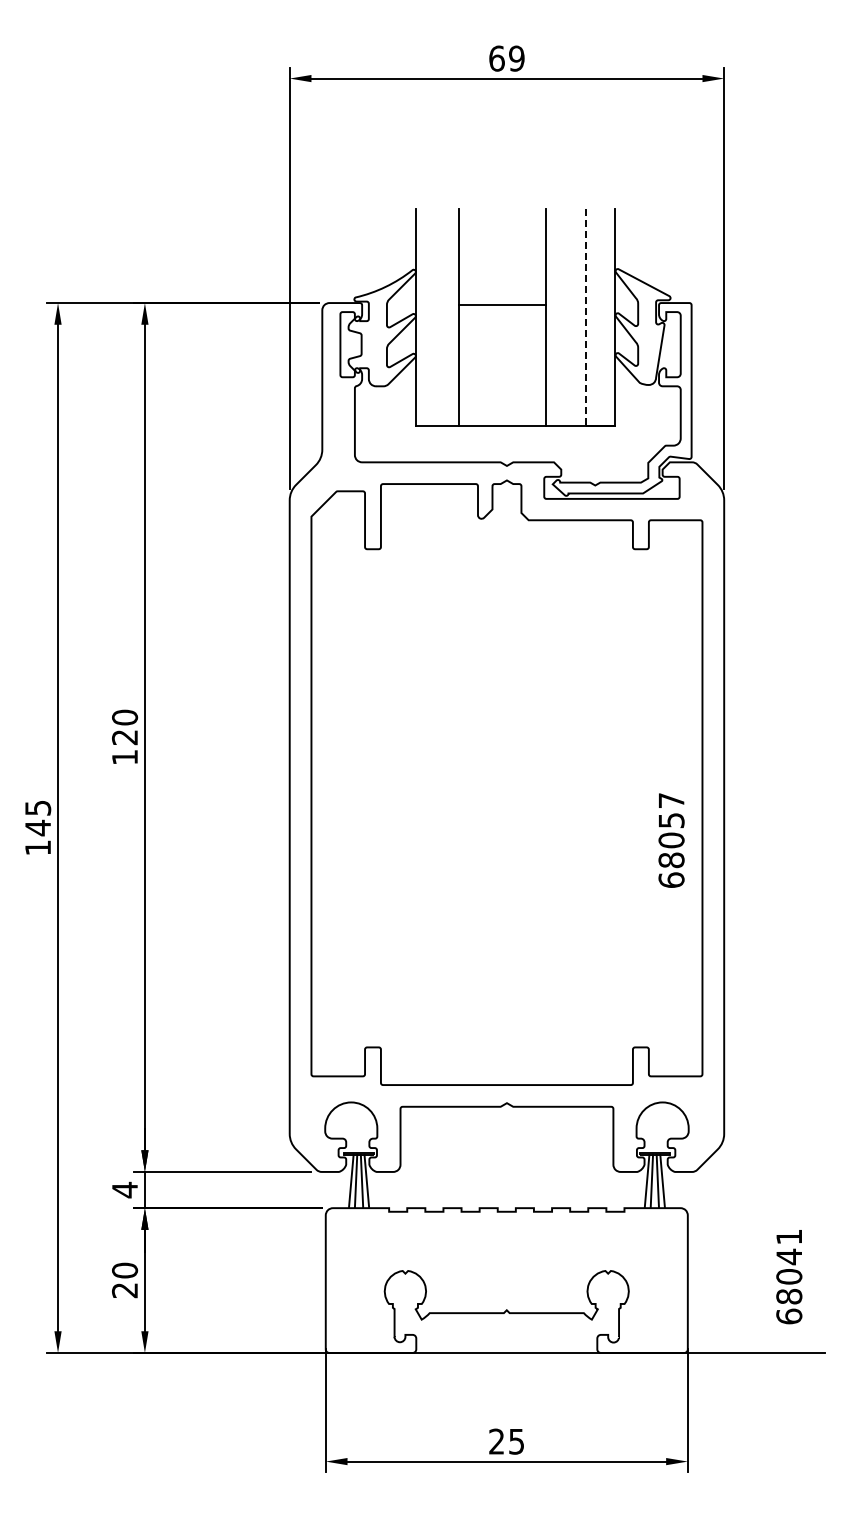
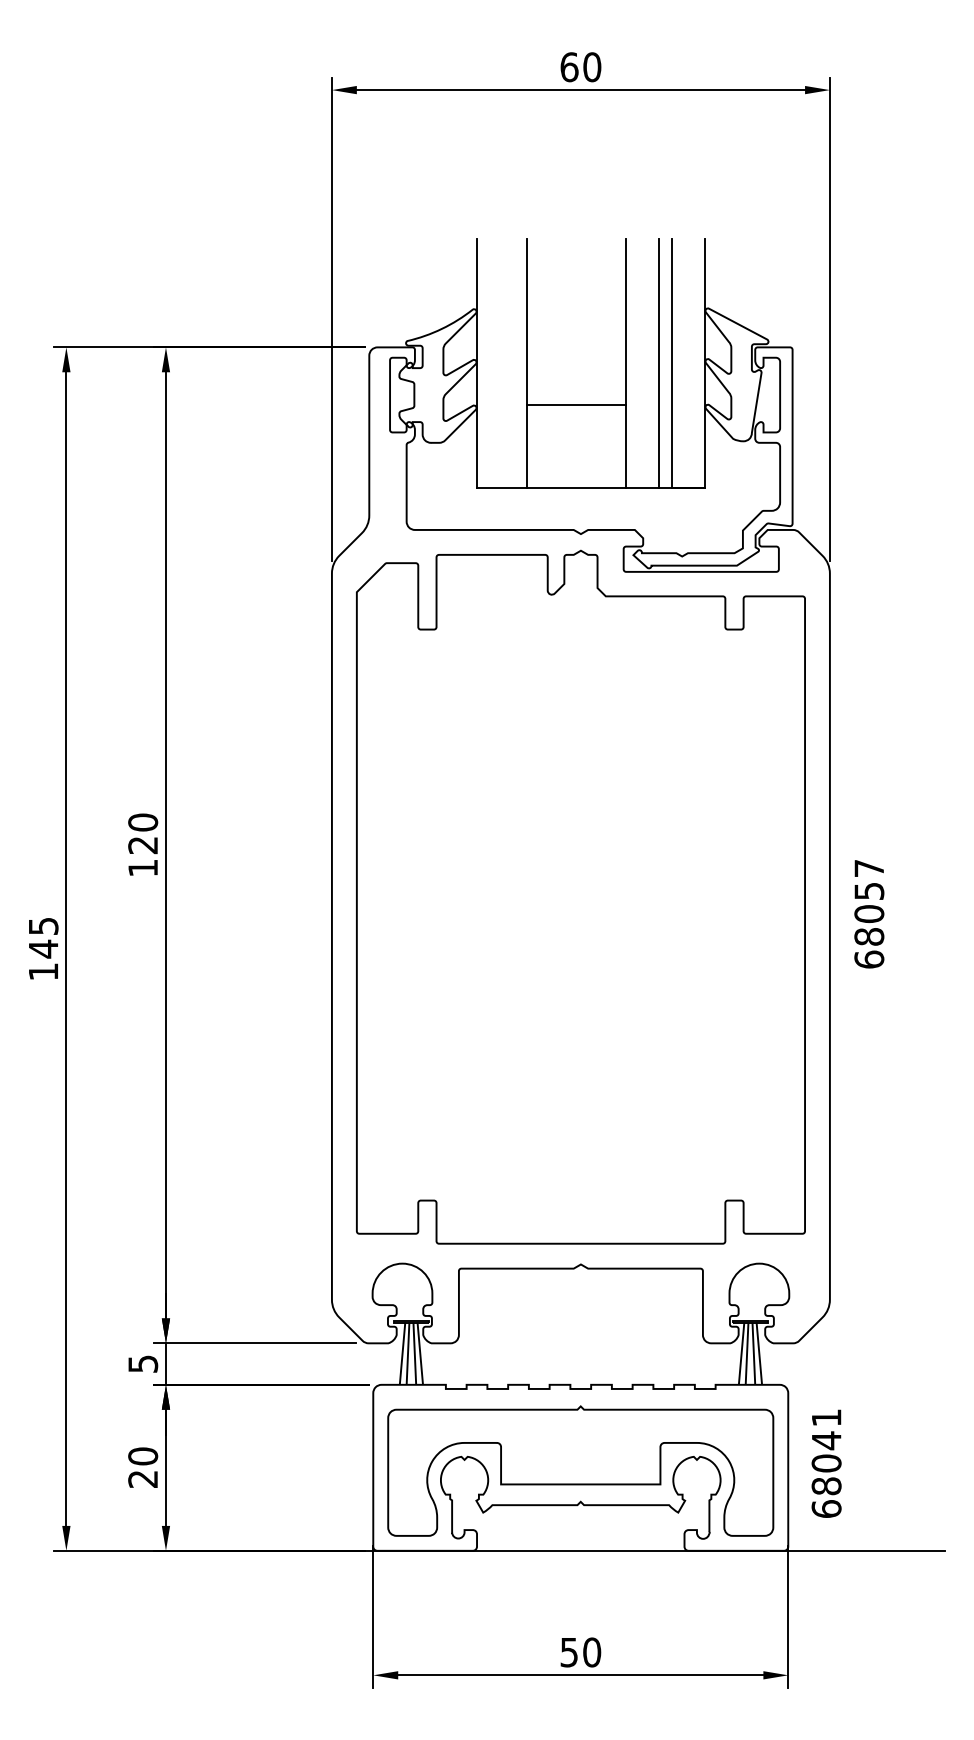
text: (516, 58) -> (591, 67), 69 -> 60
line: (502, 304) -> (575, 405), moved
line: (575, 317) -> (659, 363), added
line: (586, 317) -> (672, 363), dashed -> solid
text: (671, 840) -> (869, 914), moved
text: (125, 1189) -> (143, 1363), 4 -> 5
text: (789, 1277) -> (826, 1464), moved
part: (506, 1282) -> (580, 1470), added
text: (506, 1441) -> (580, 1652), 25 -> 50

